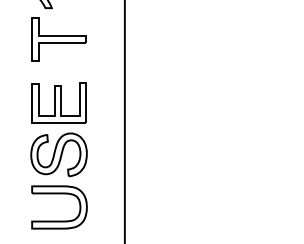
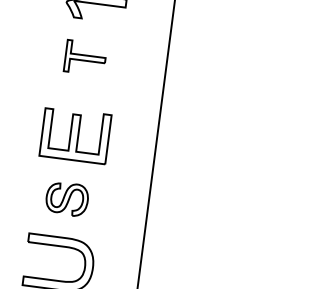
part: (58, 39) -> (84, 57), size x0.6
part: (58, 154) -> (66, 198), size x0.6

